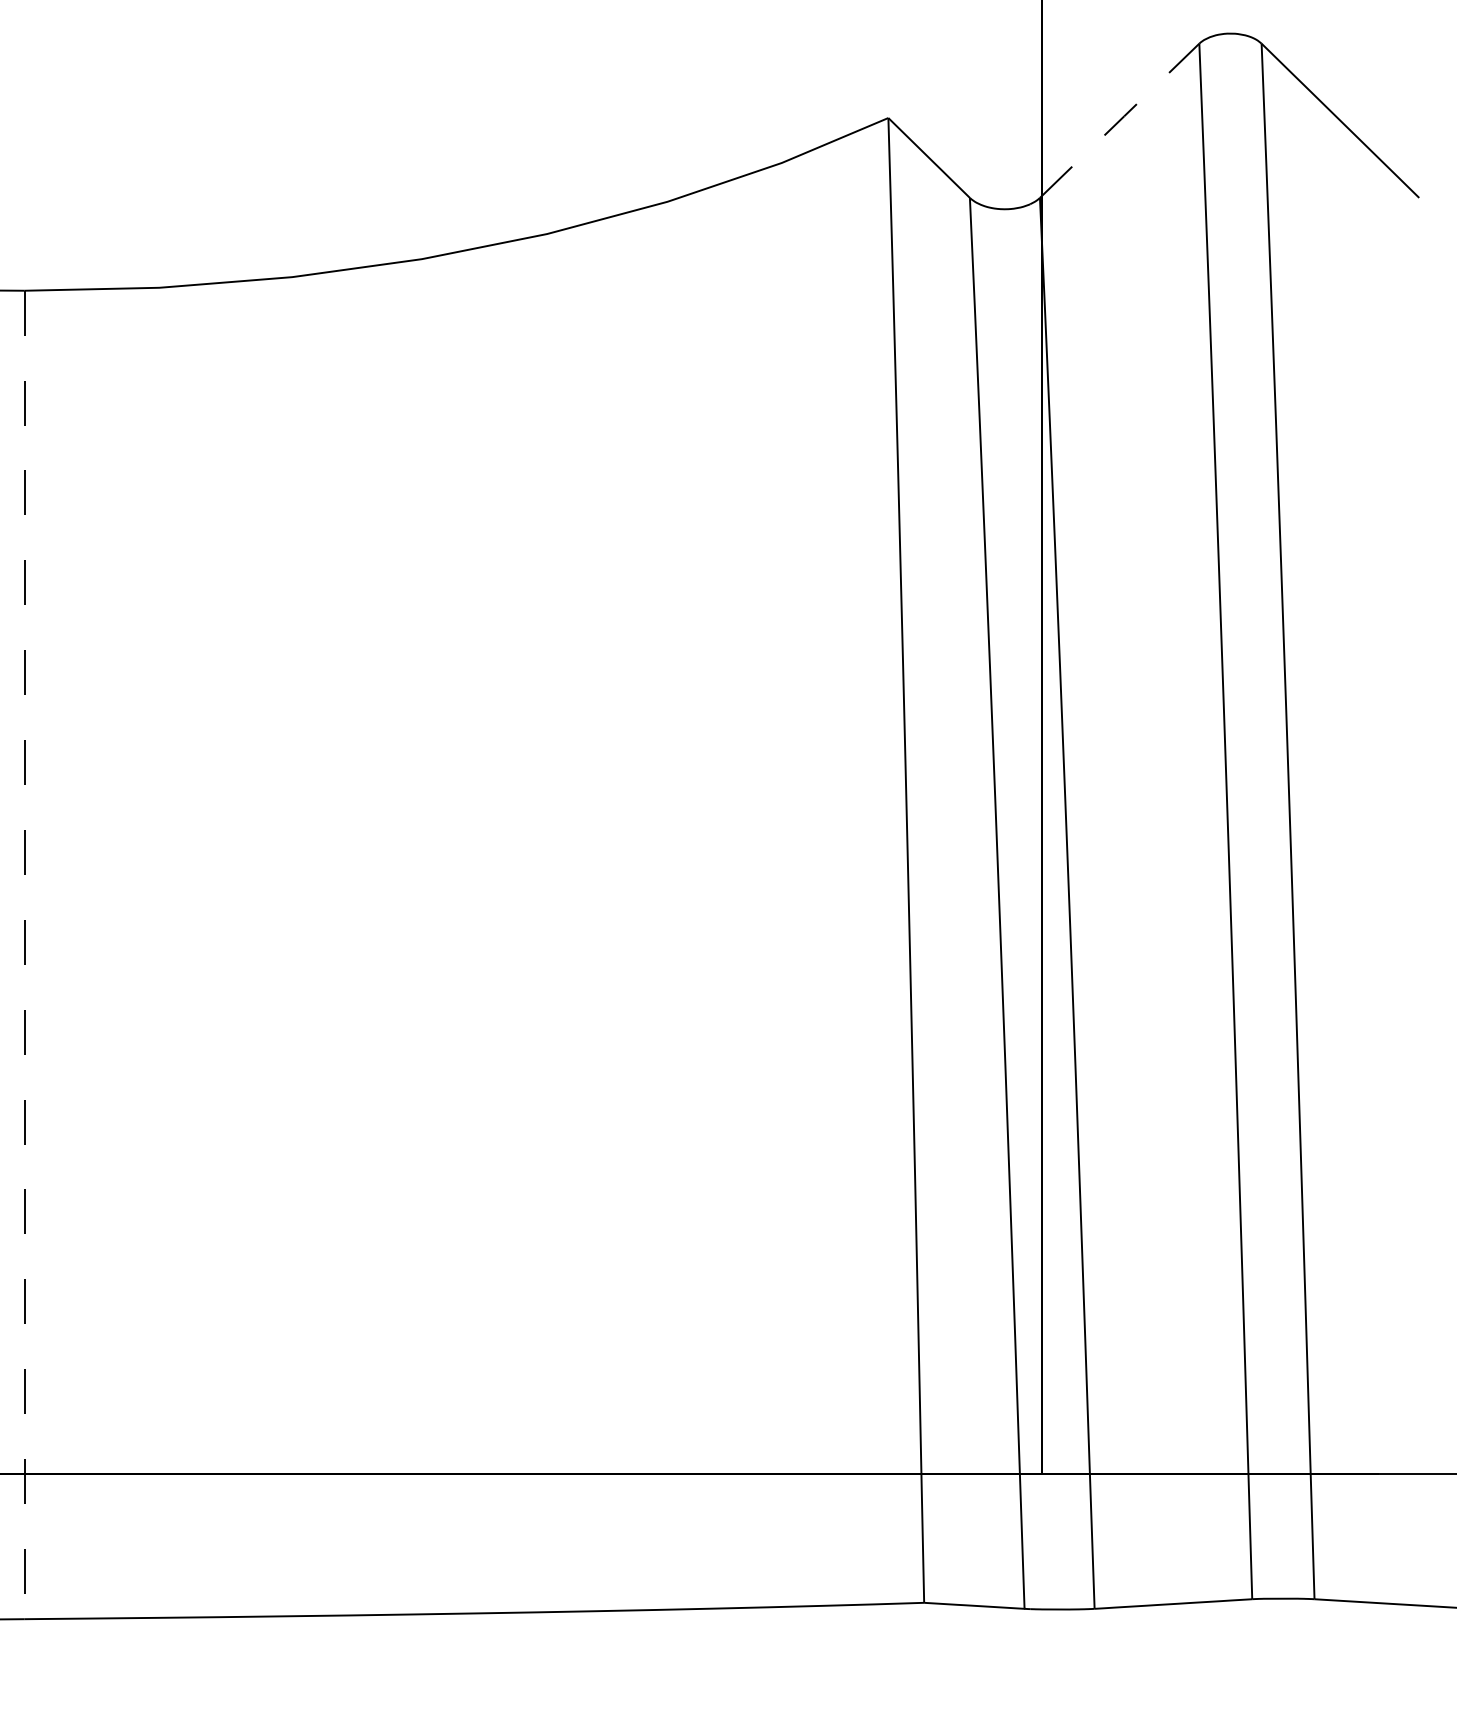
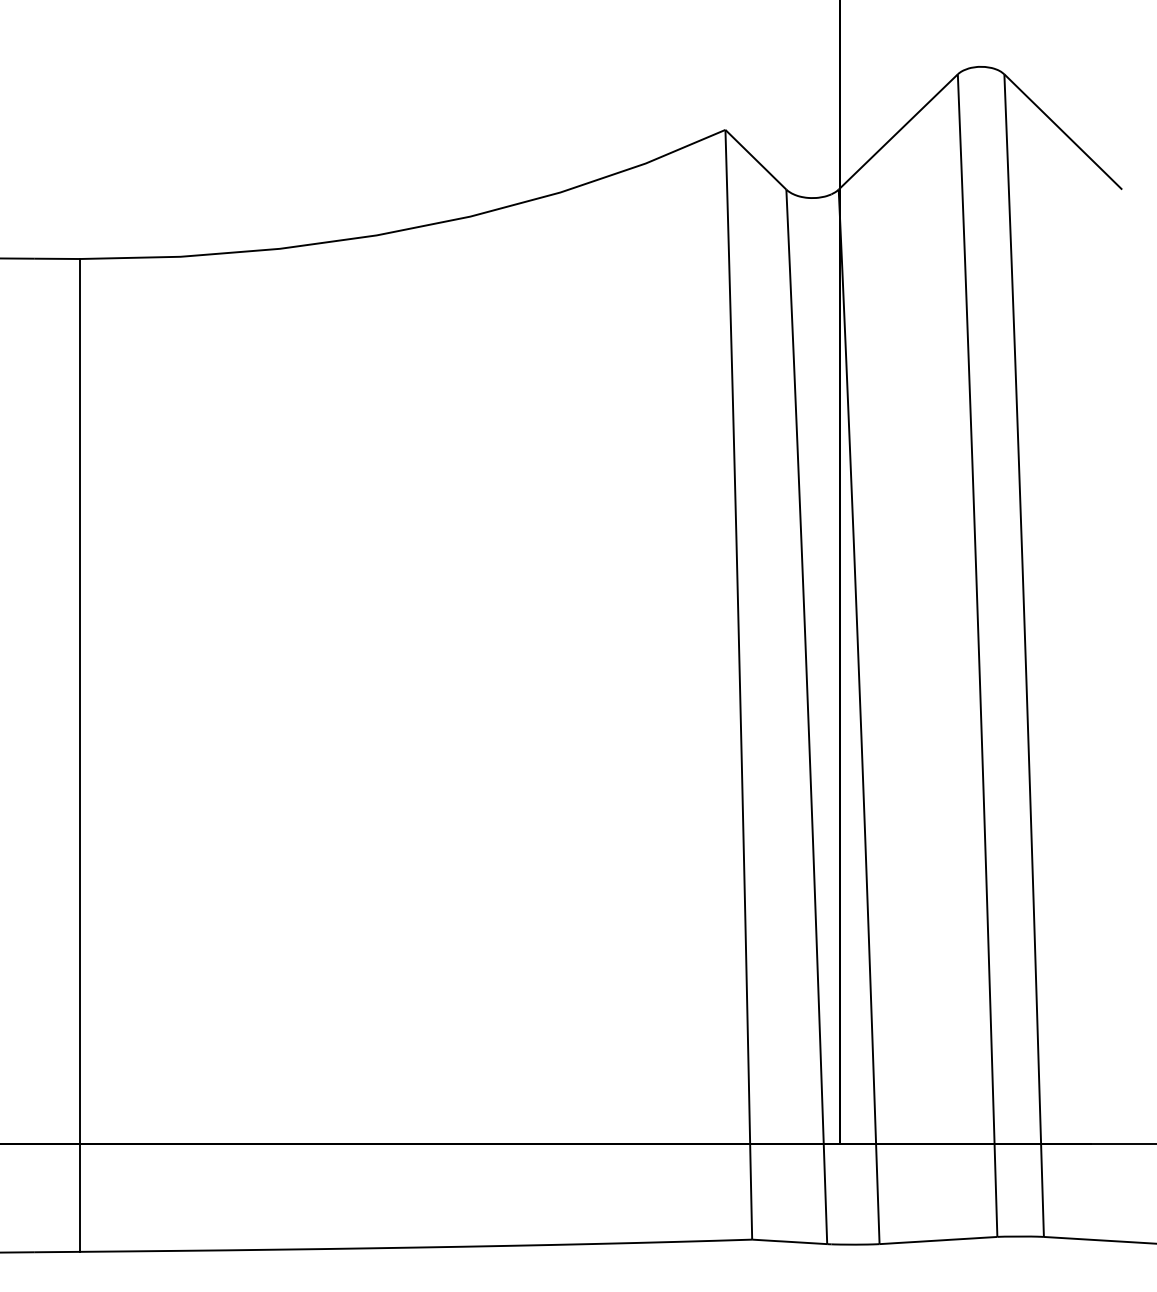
line: (1119, 120) -> (898, 131), dashed -> solid
line: (24, 955) -> (79, 755), dashed -> solid

